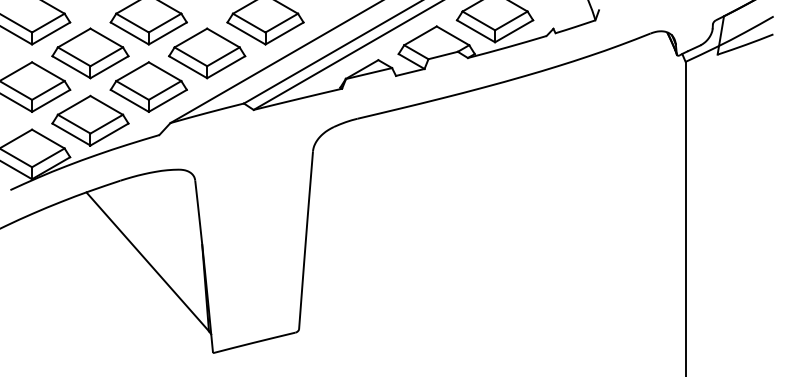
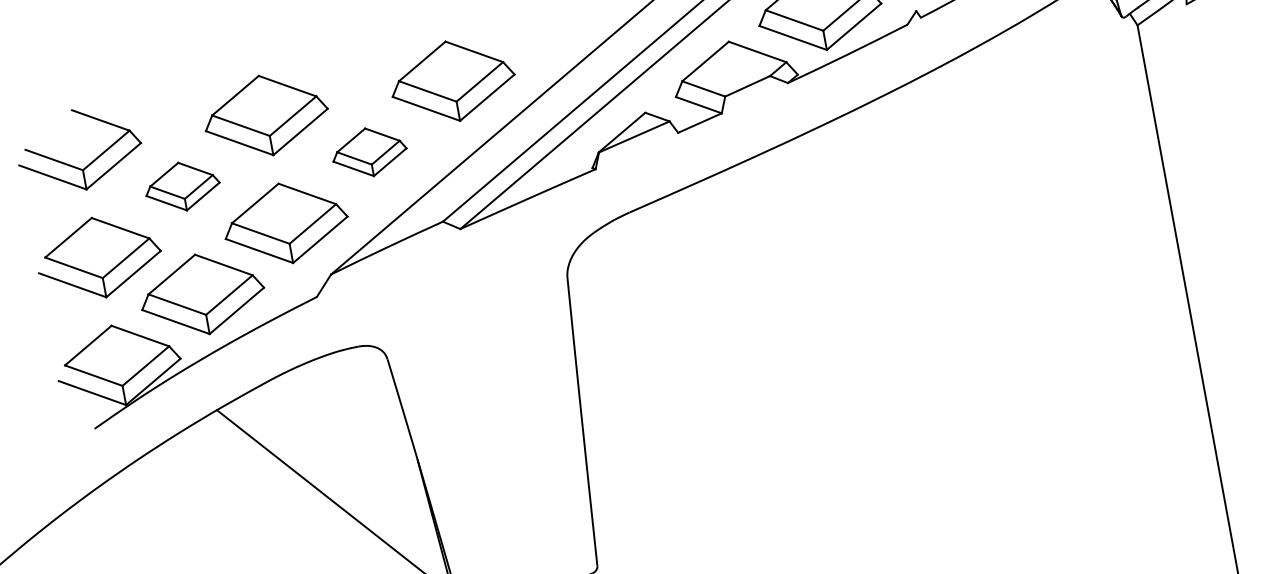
part: (90, 53) -> (182, 186), size x0.6
part: (207, 53) -> (369, 152), size x0.6

